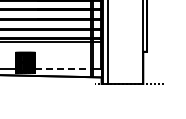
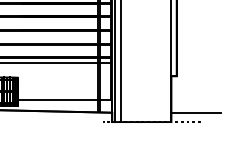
line: (63, 68) -> (58, 100), dashed -> solid
line: (160, 77) -> (195, 112), added

